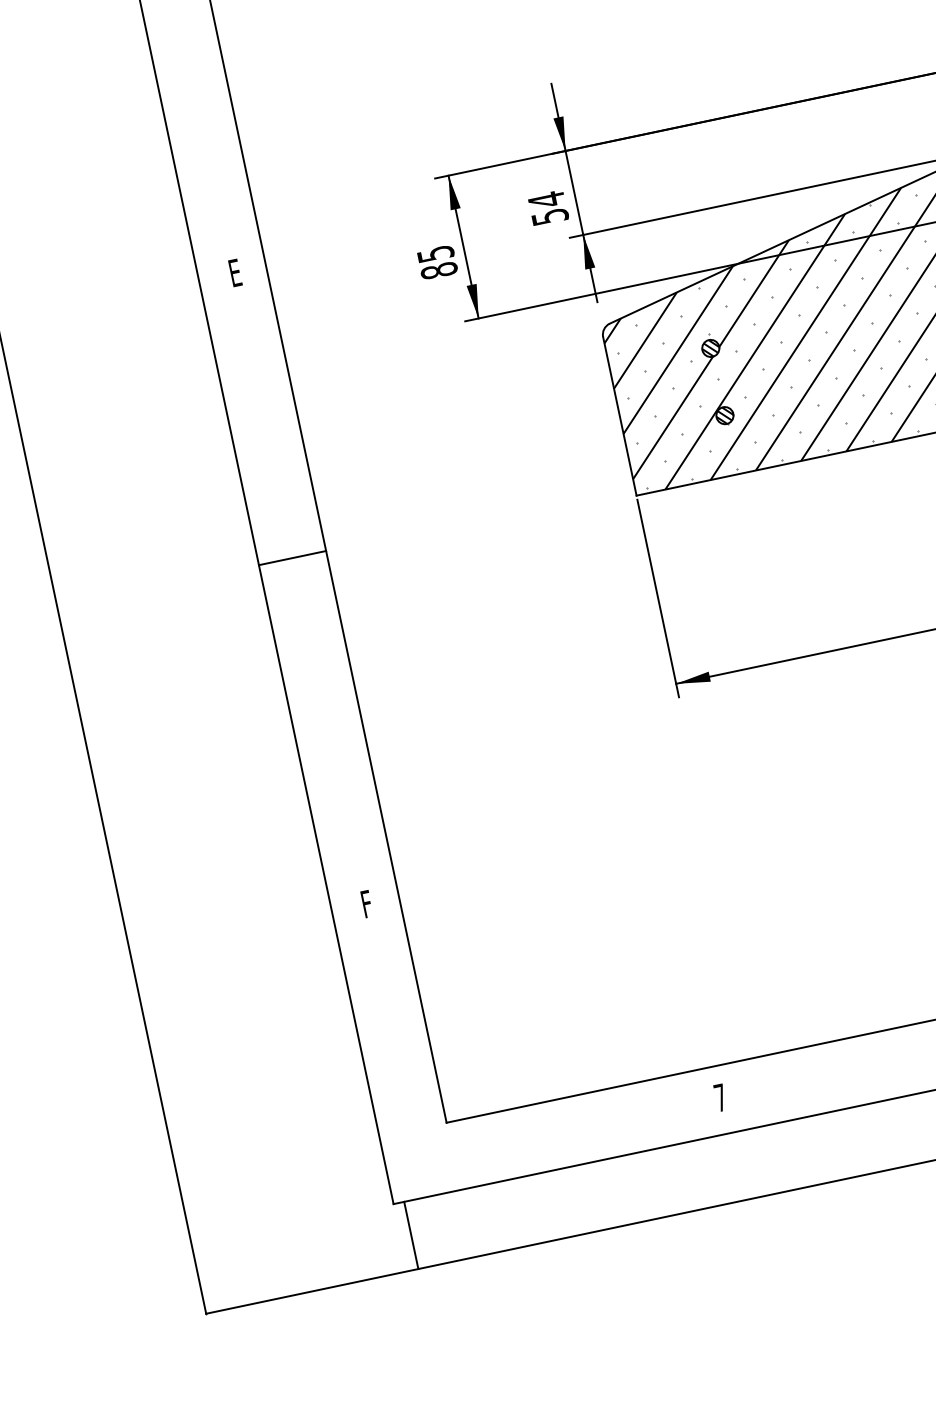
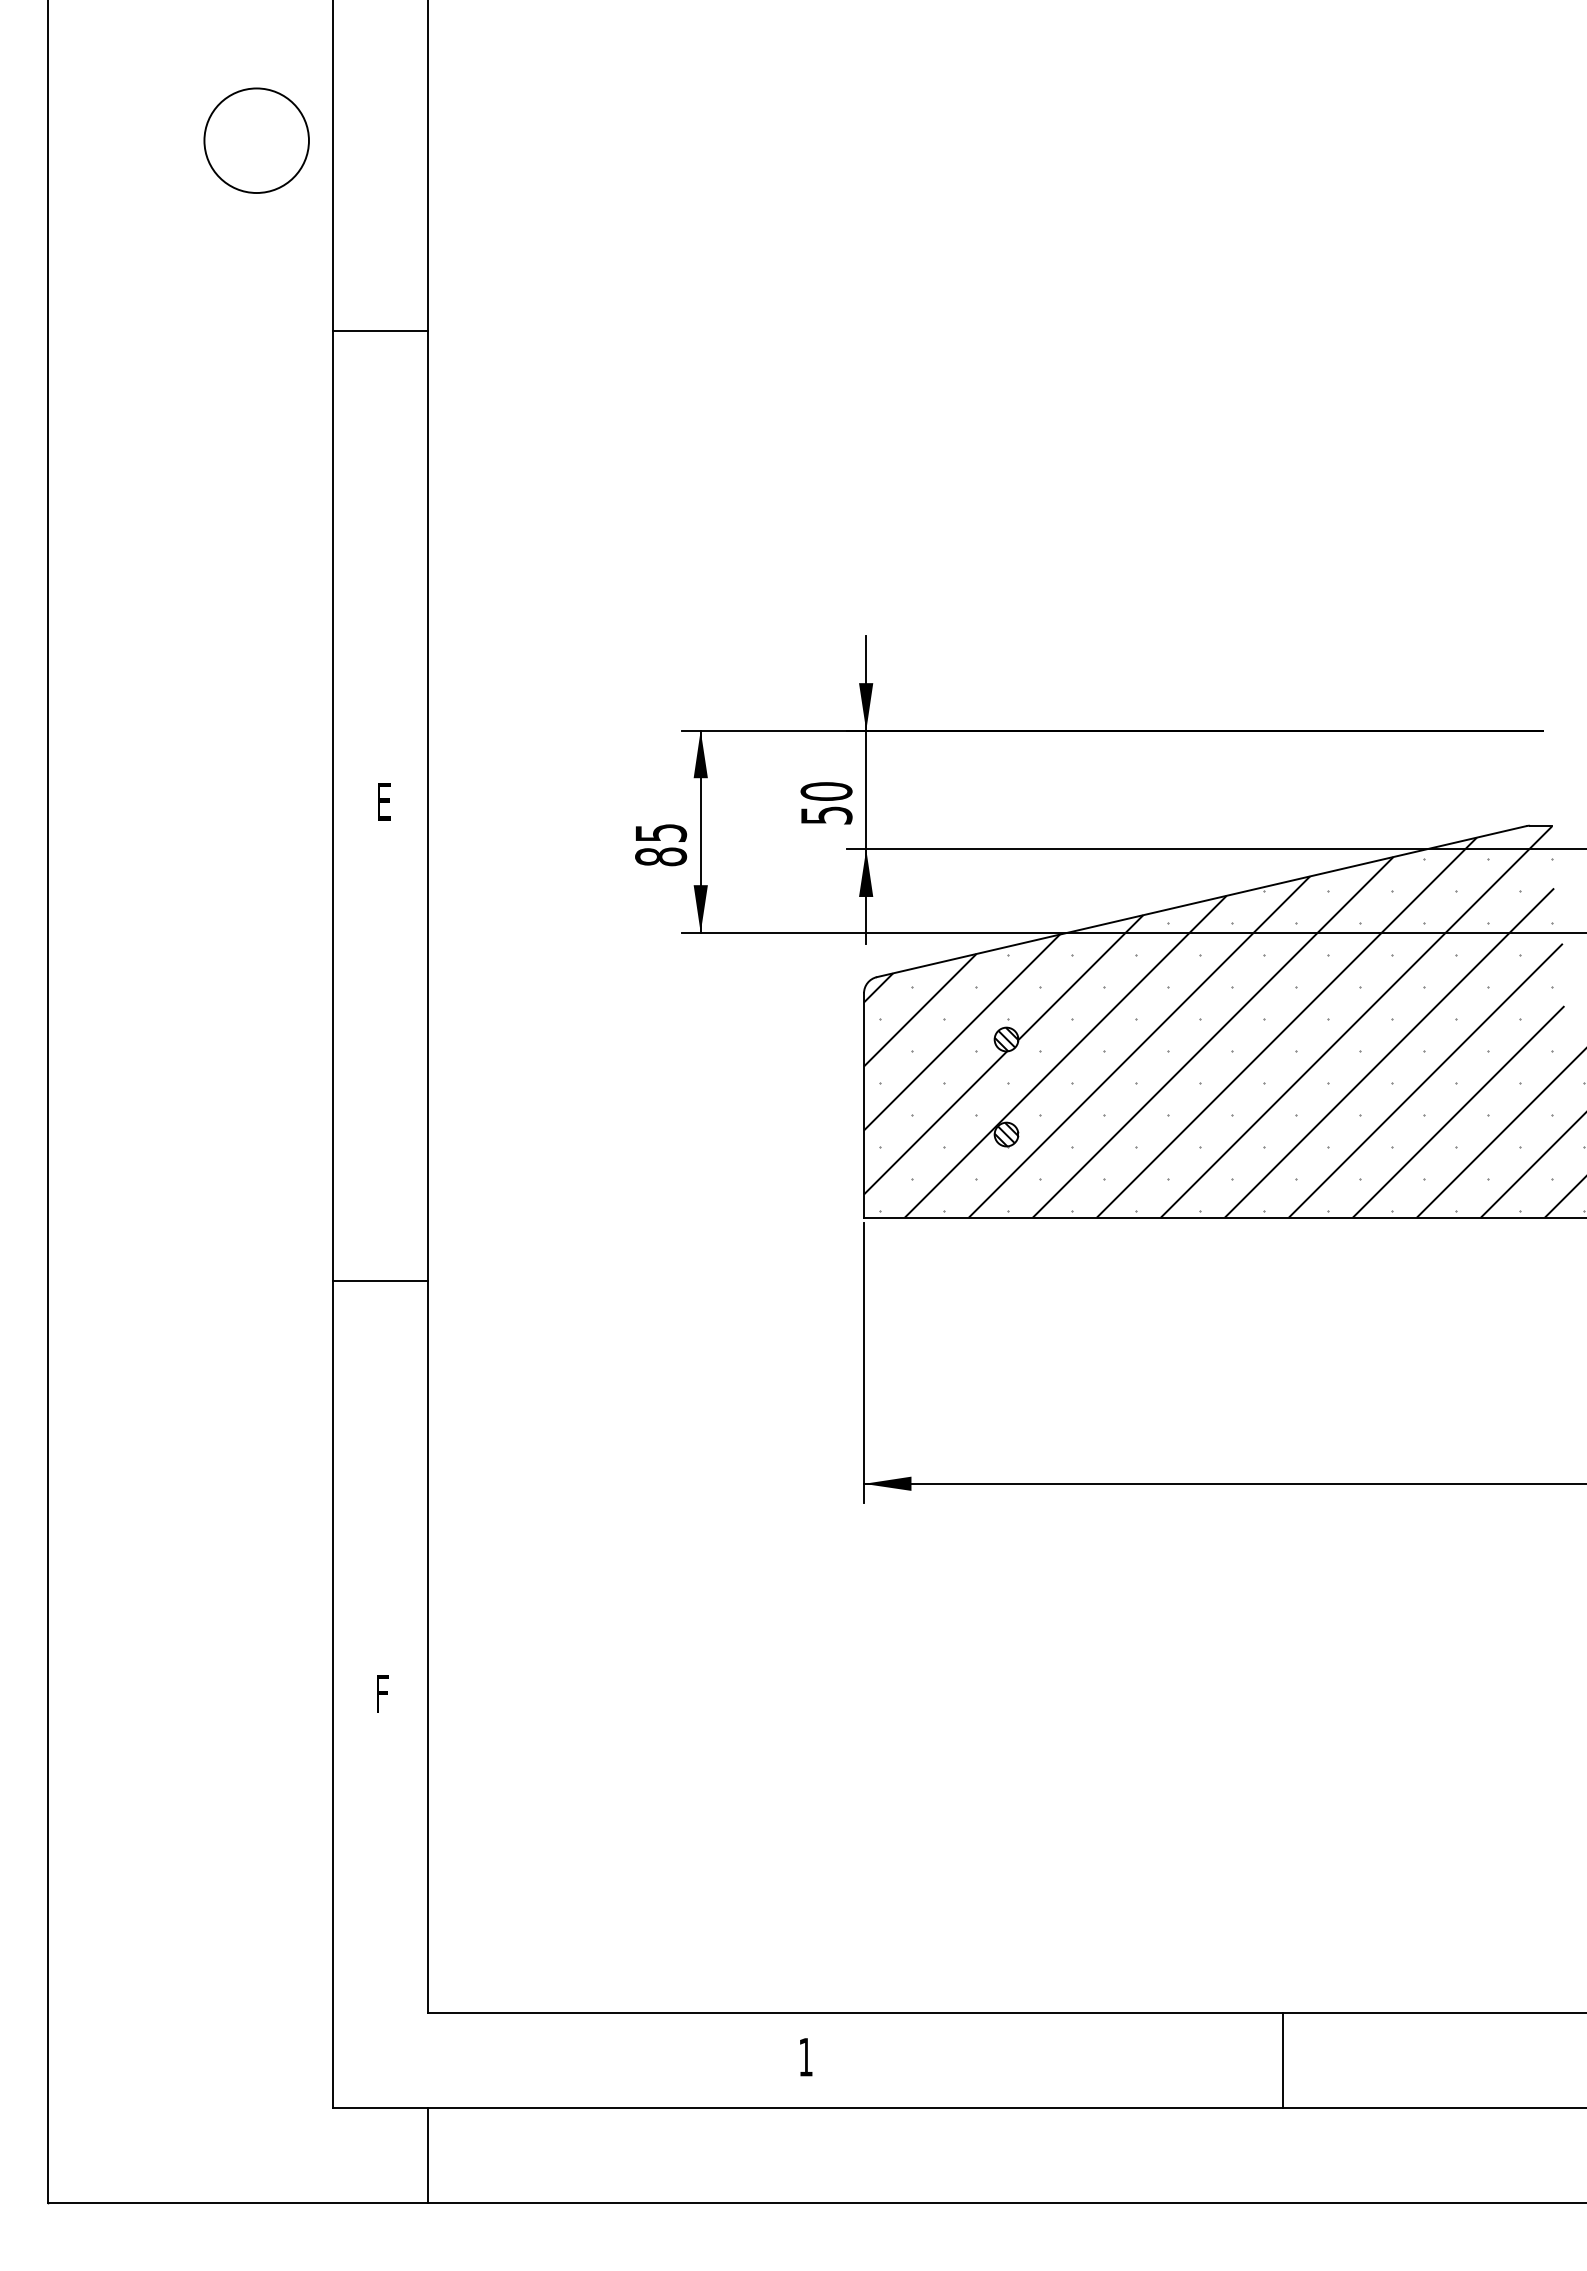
text: (546, 199) -> (826, 791), 54 -> 50
line: (292, 558) -> (379, 1281), moved
text: (720, 1098) -> (805, 2057), 7 -> 1
line: (410, 1234) -> (427, 2154), moved

